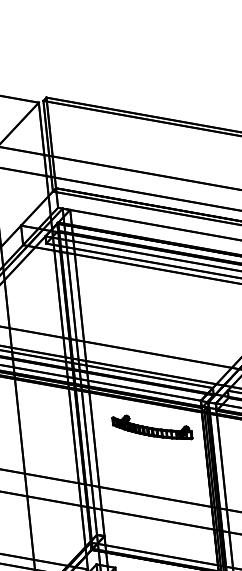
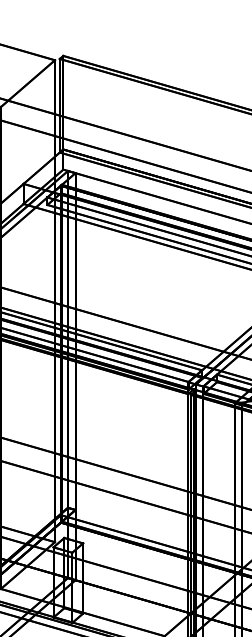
part: (151, 427) -> (135, 404), removed

